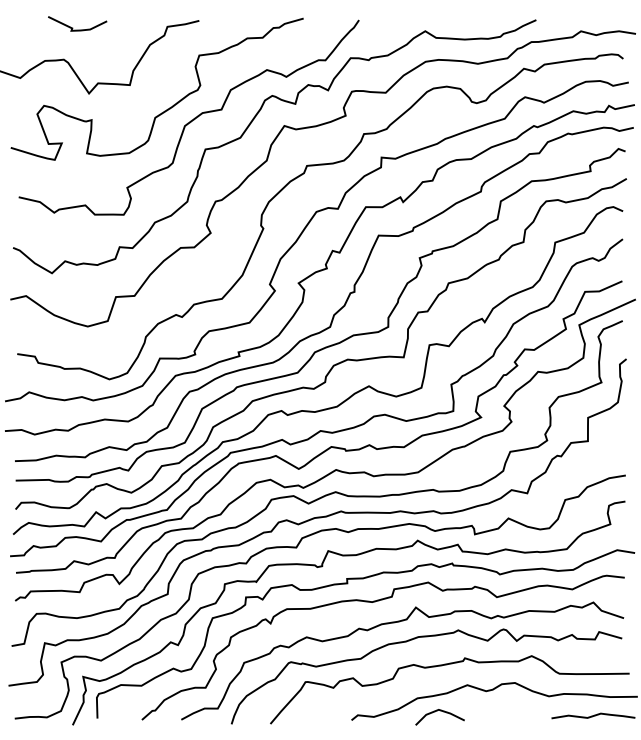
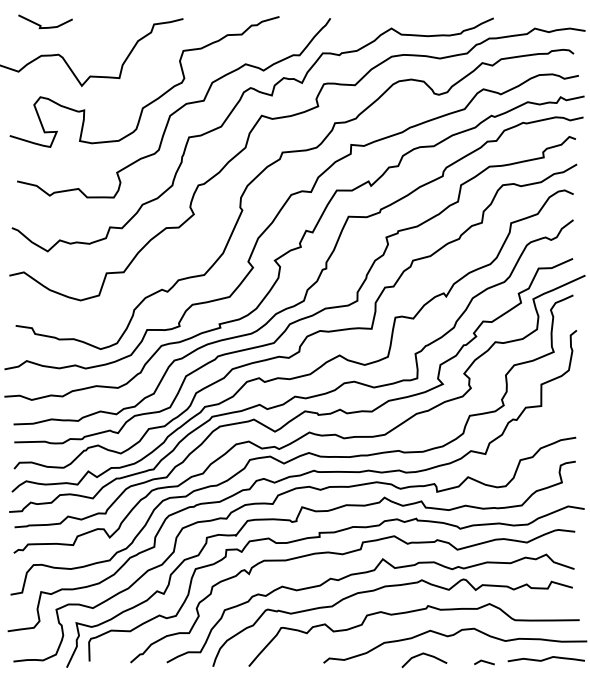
curve: (77, 29) -> (45, 26), moved
line: (440, 711) -> (424, 654), moved
line: (526, 719) -> (484, 662), added

